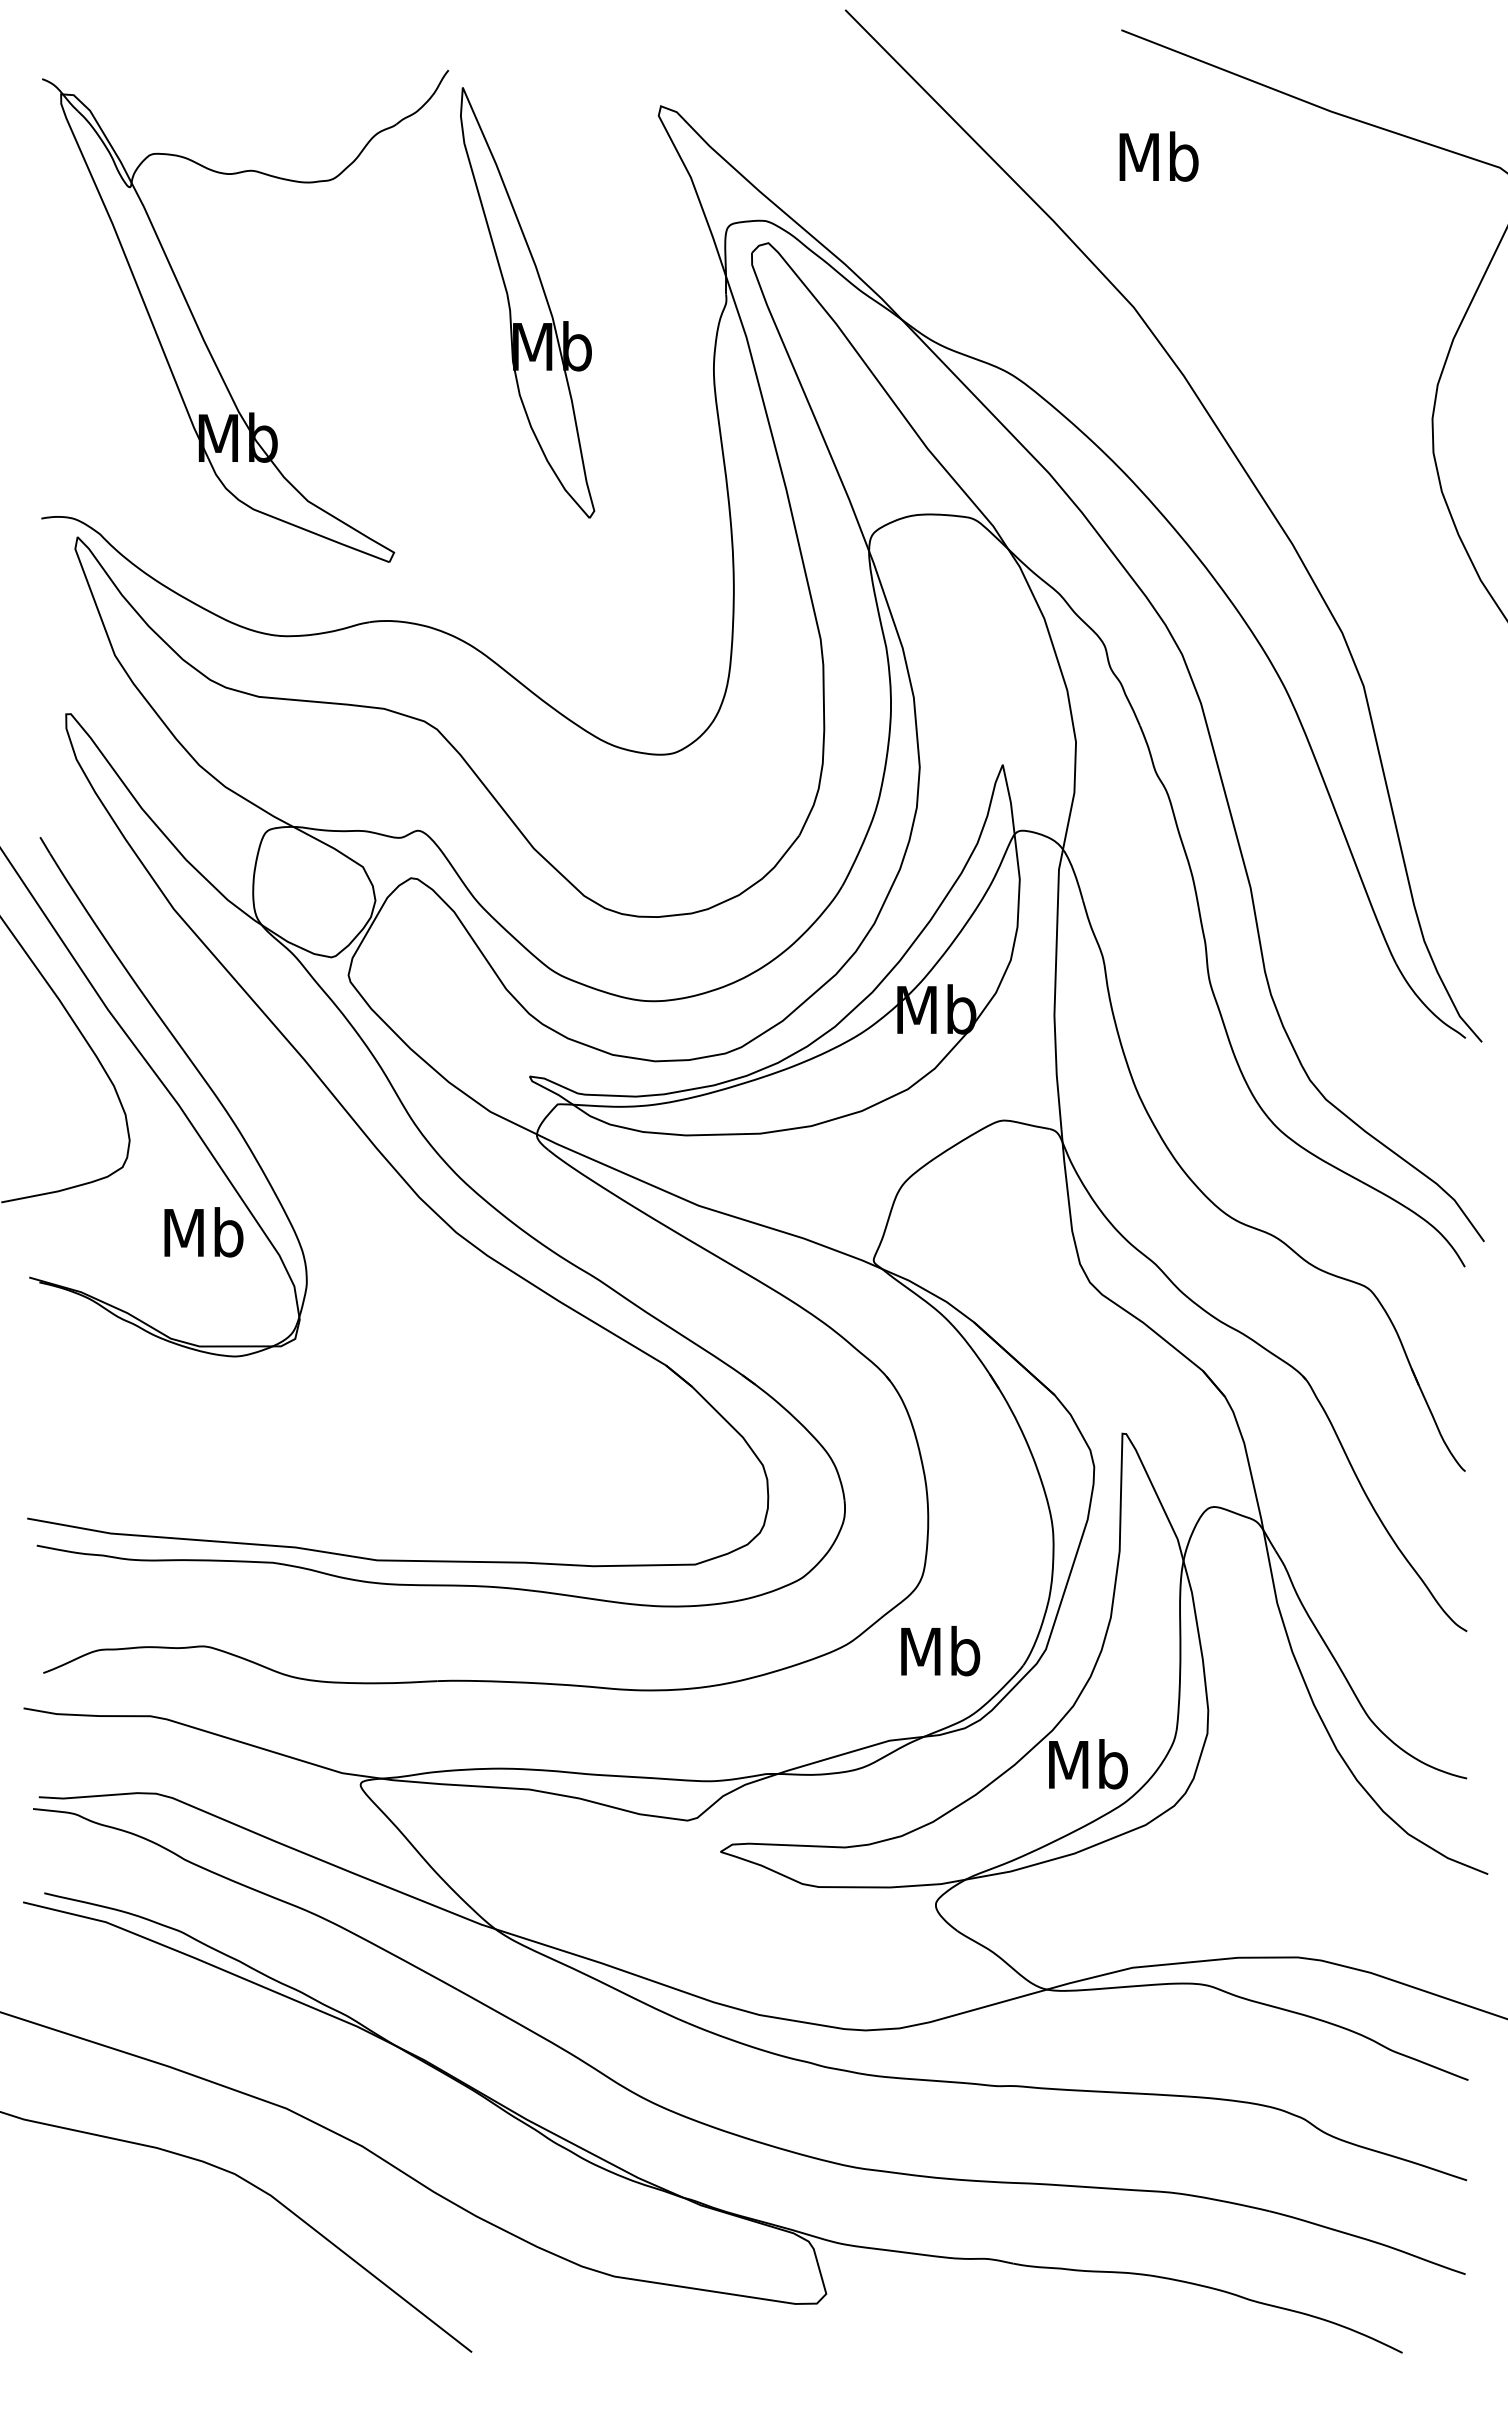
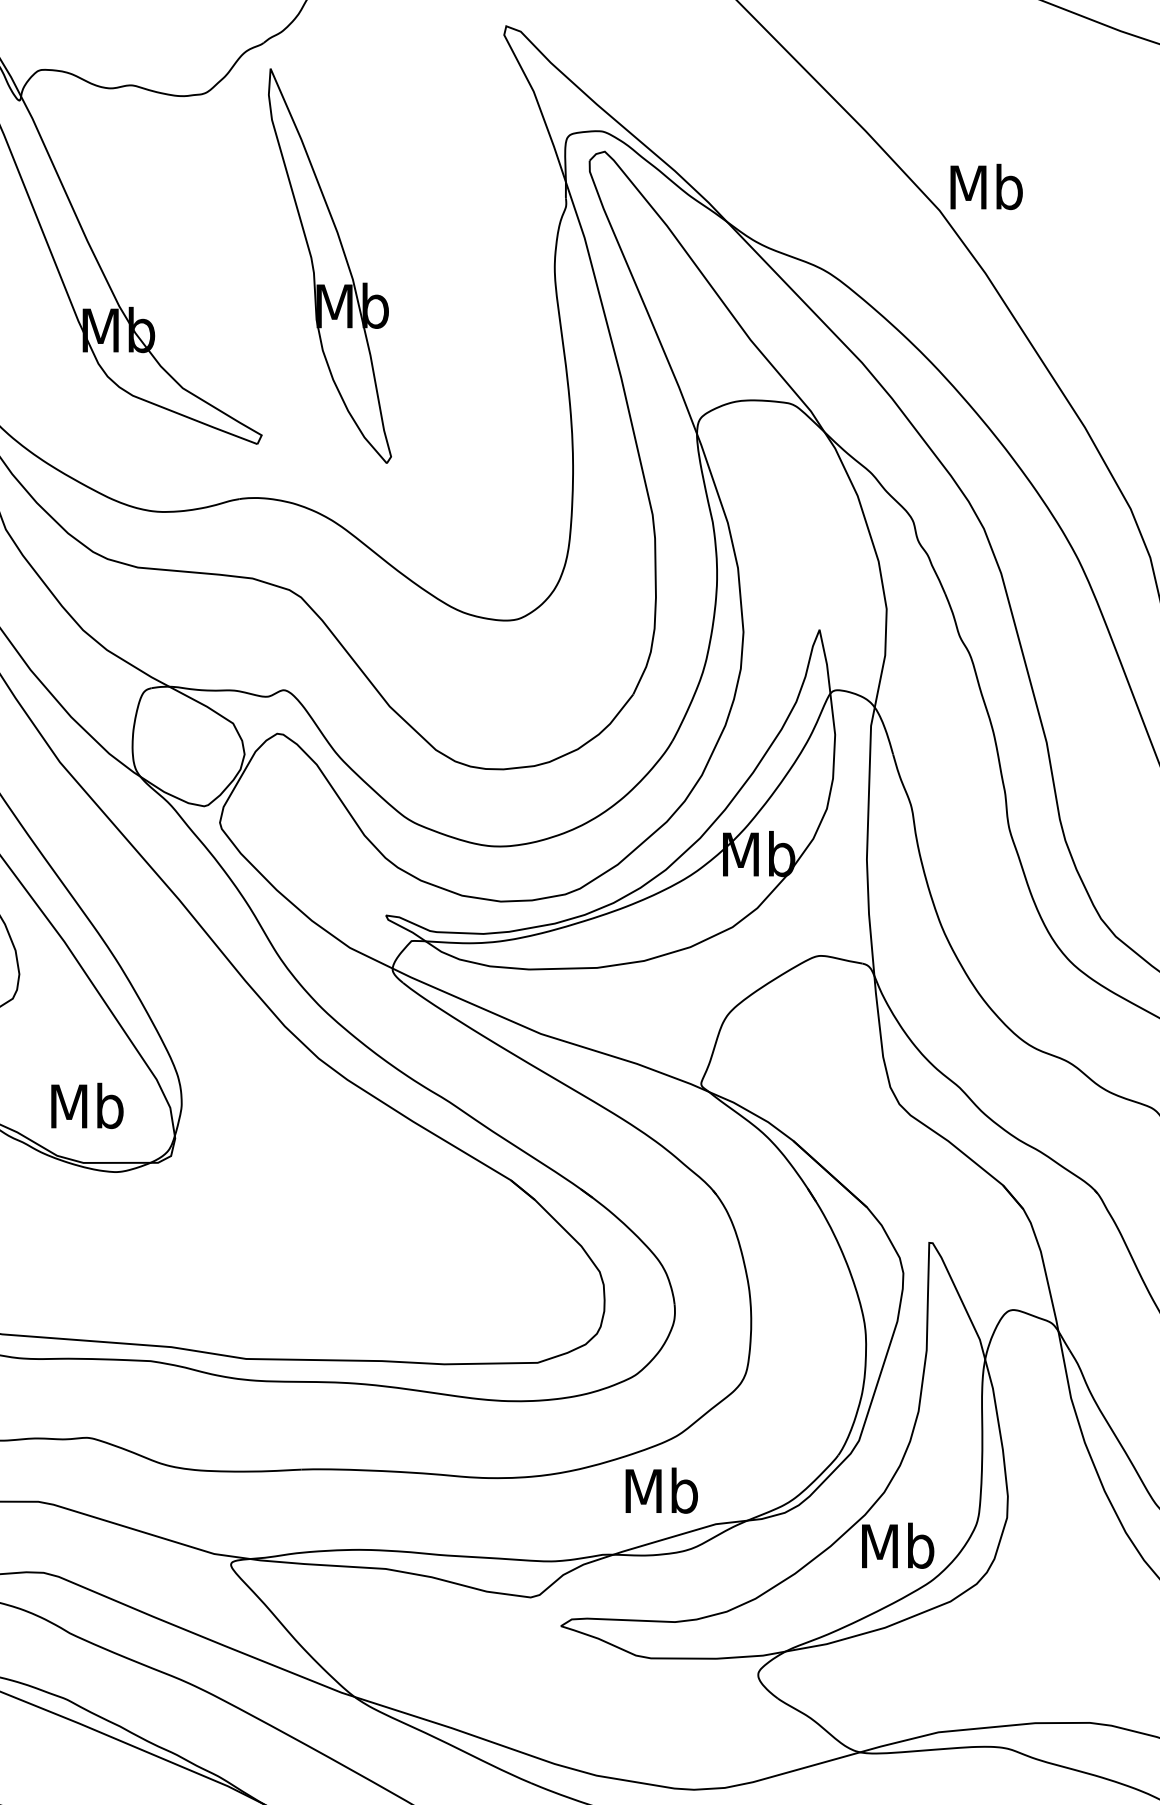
text: (1158, 156) -> (986, 186), moved
part: (527, 302) -> (329, 265), moved
text: (203, 1232) -> (87, 1106), moved
text: (940, 1651) -> (661, 1491), moved

